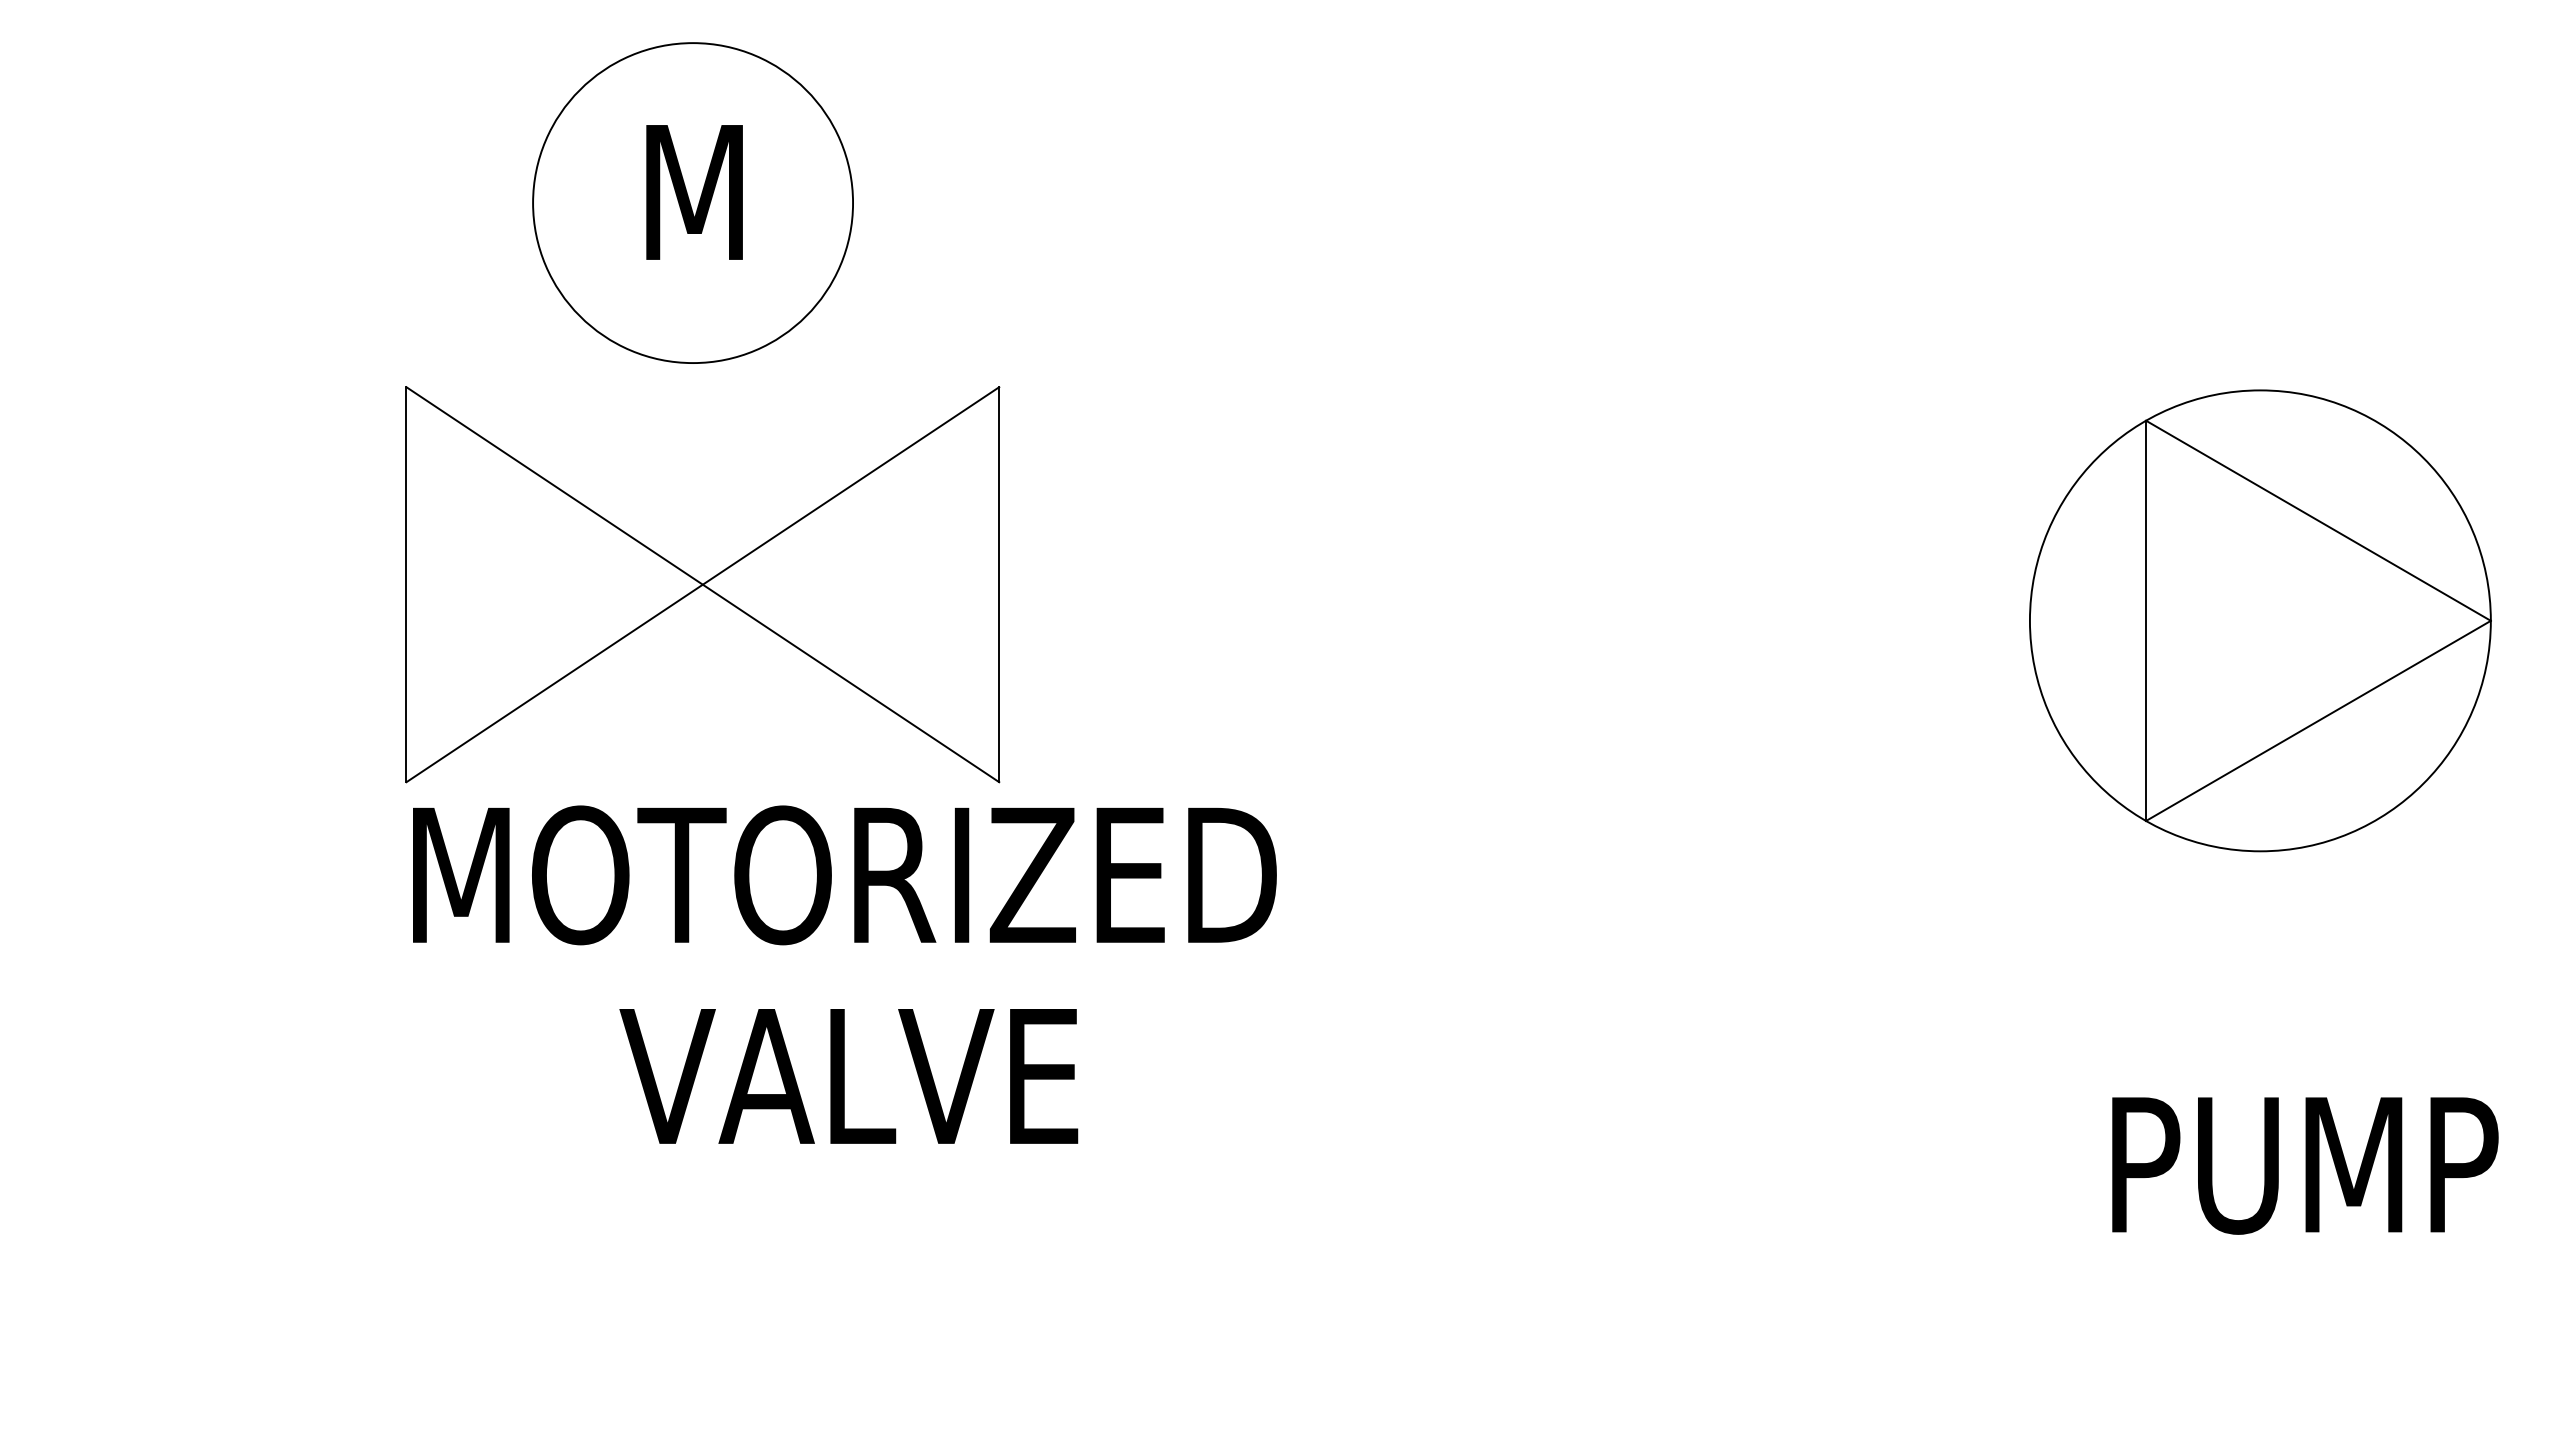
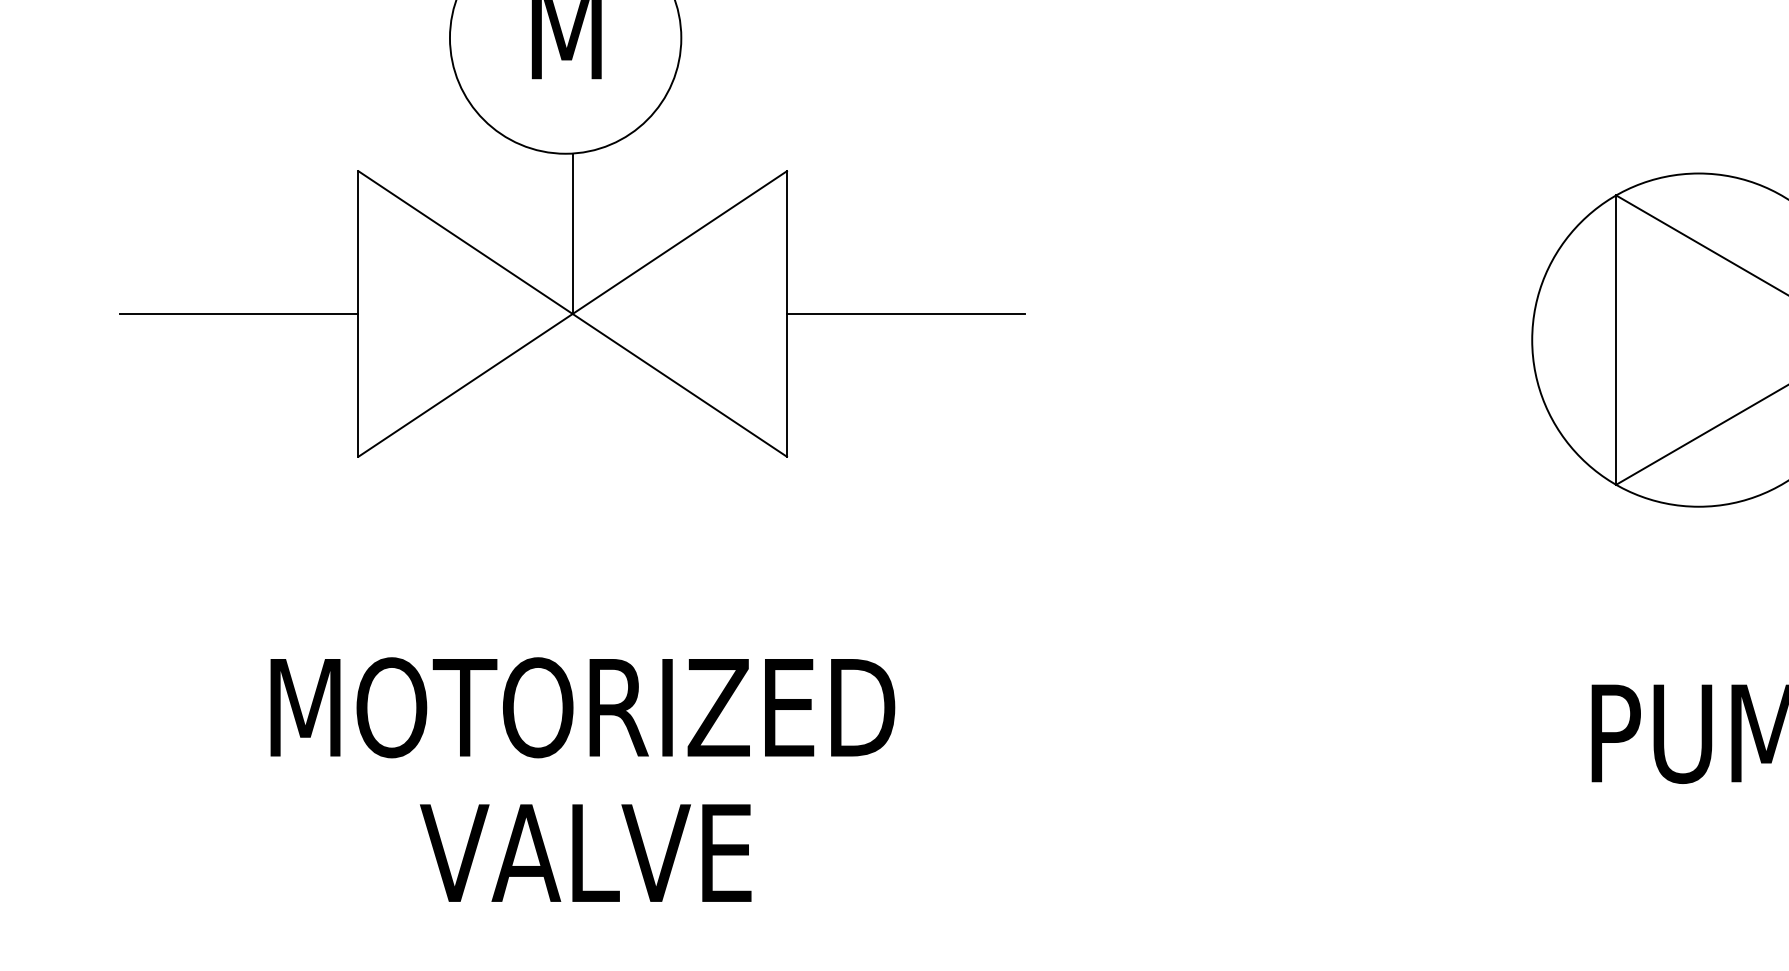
line: (702, 473) -> (572, 233), added
line: (241, 584) -> (239, 313), added
line: (1163, 584) -> (905, 313), added
text: (844, 974) -> (582, 779), moved

